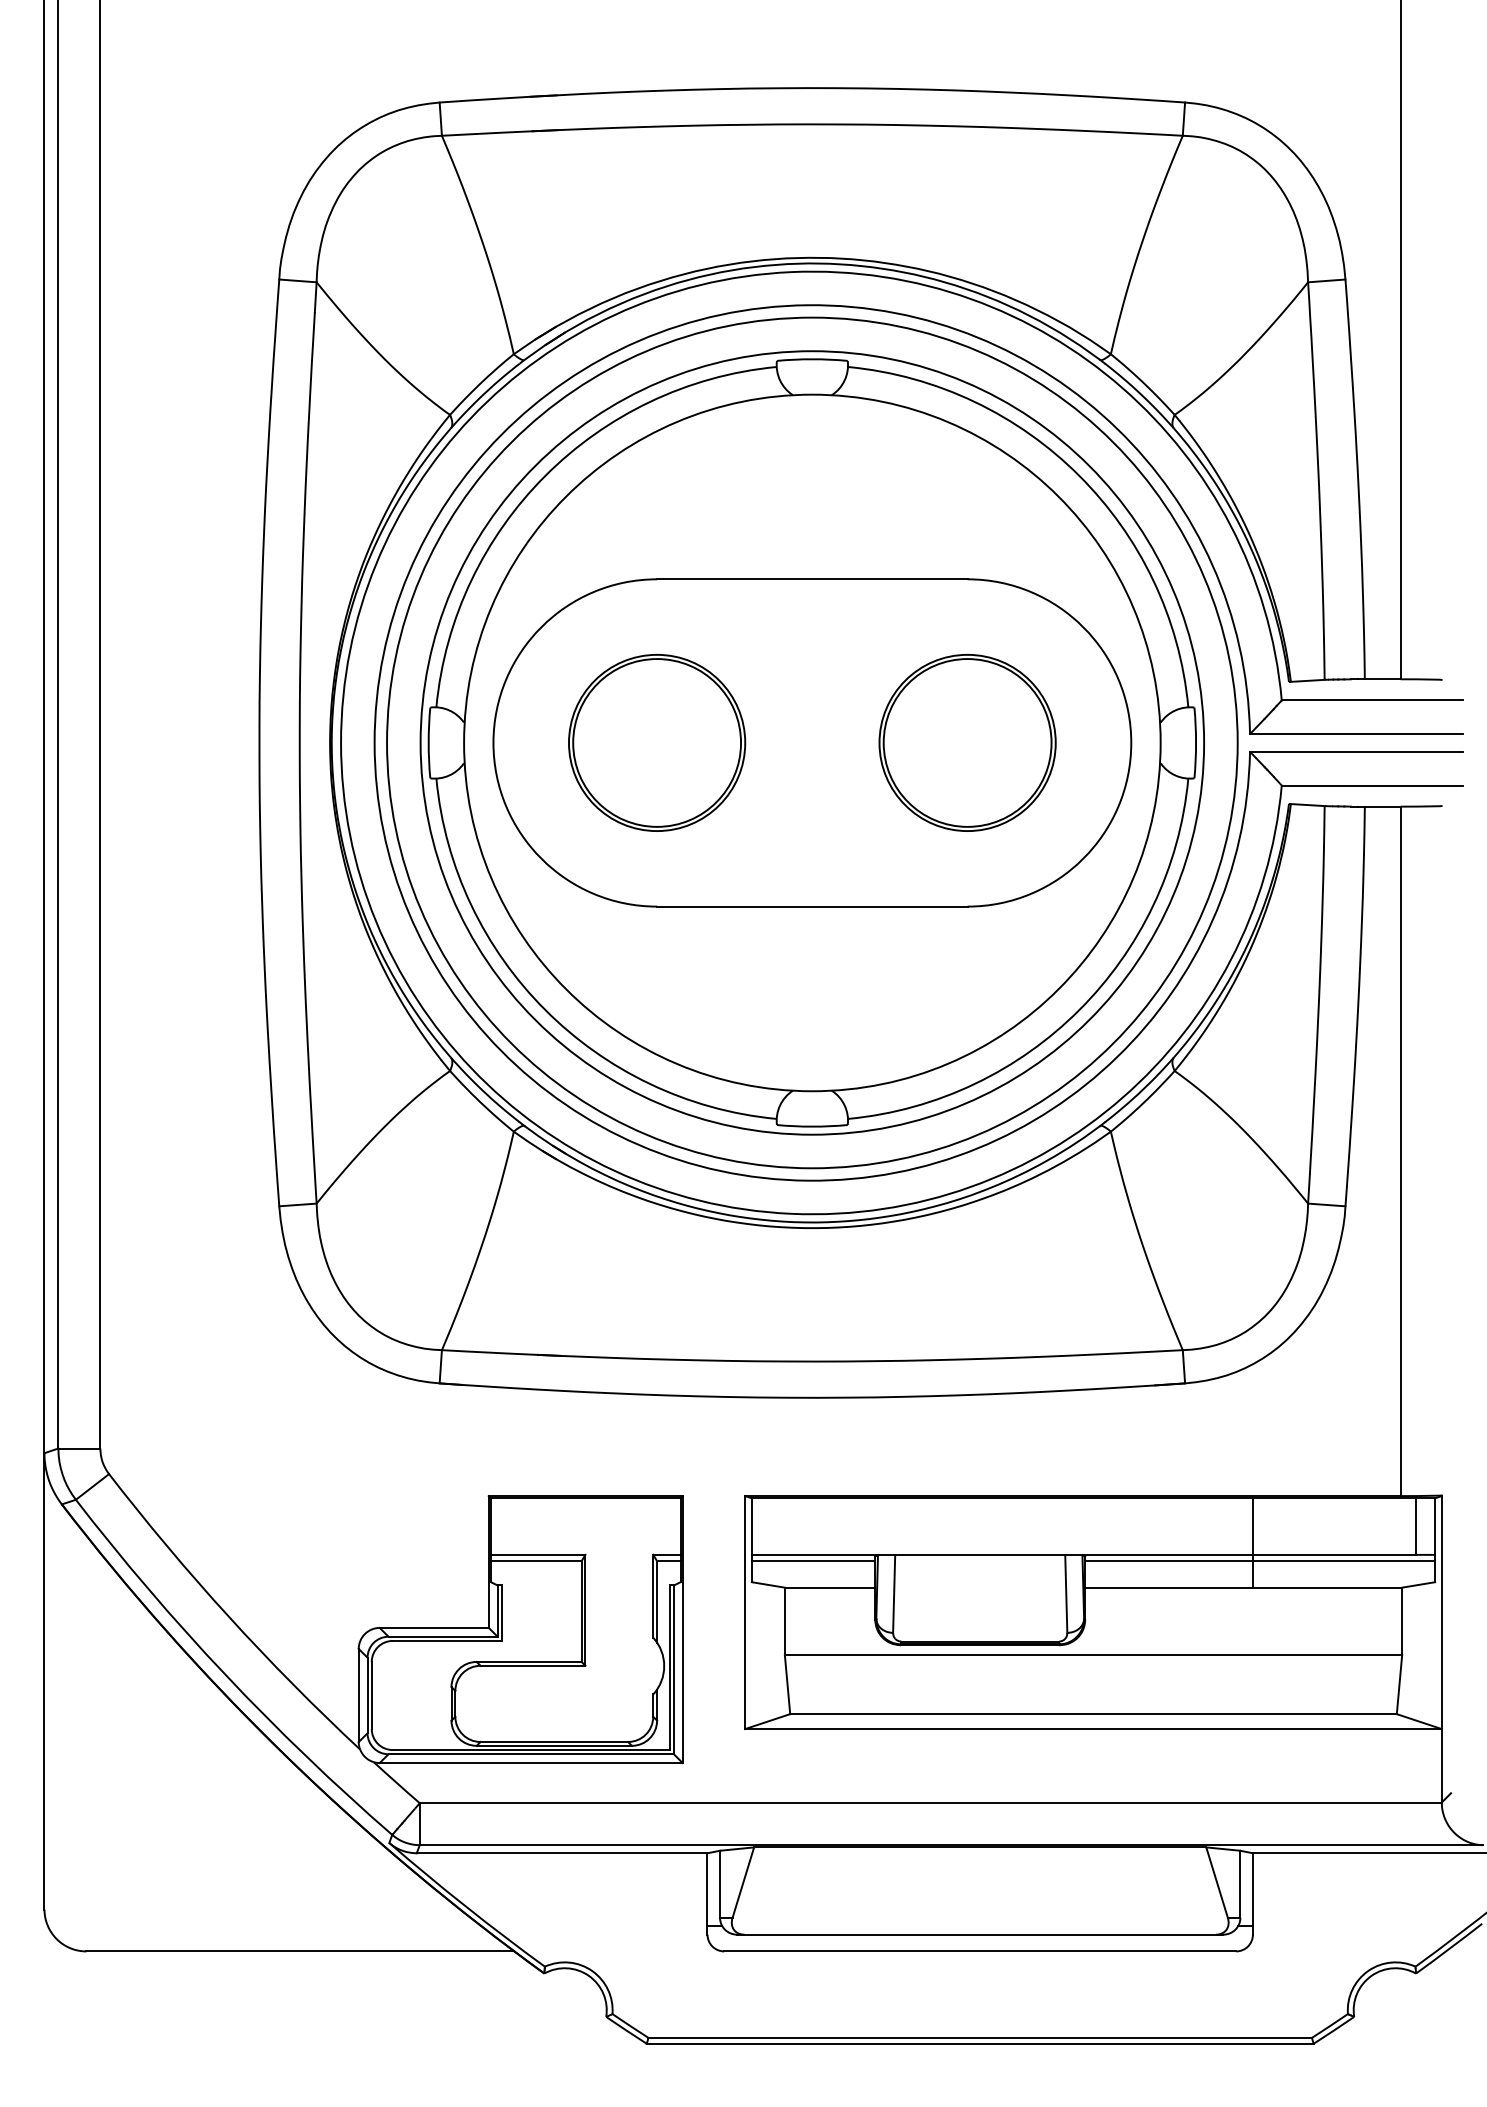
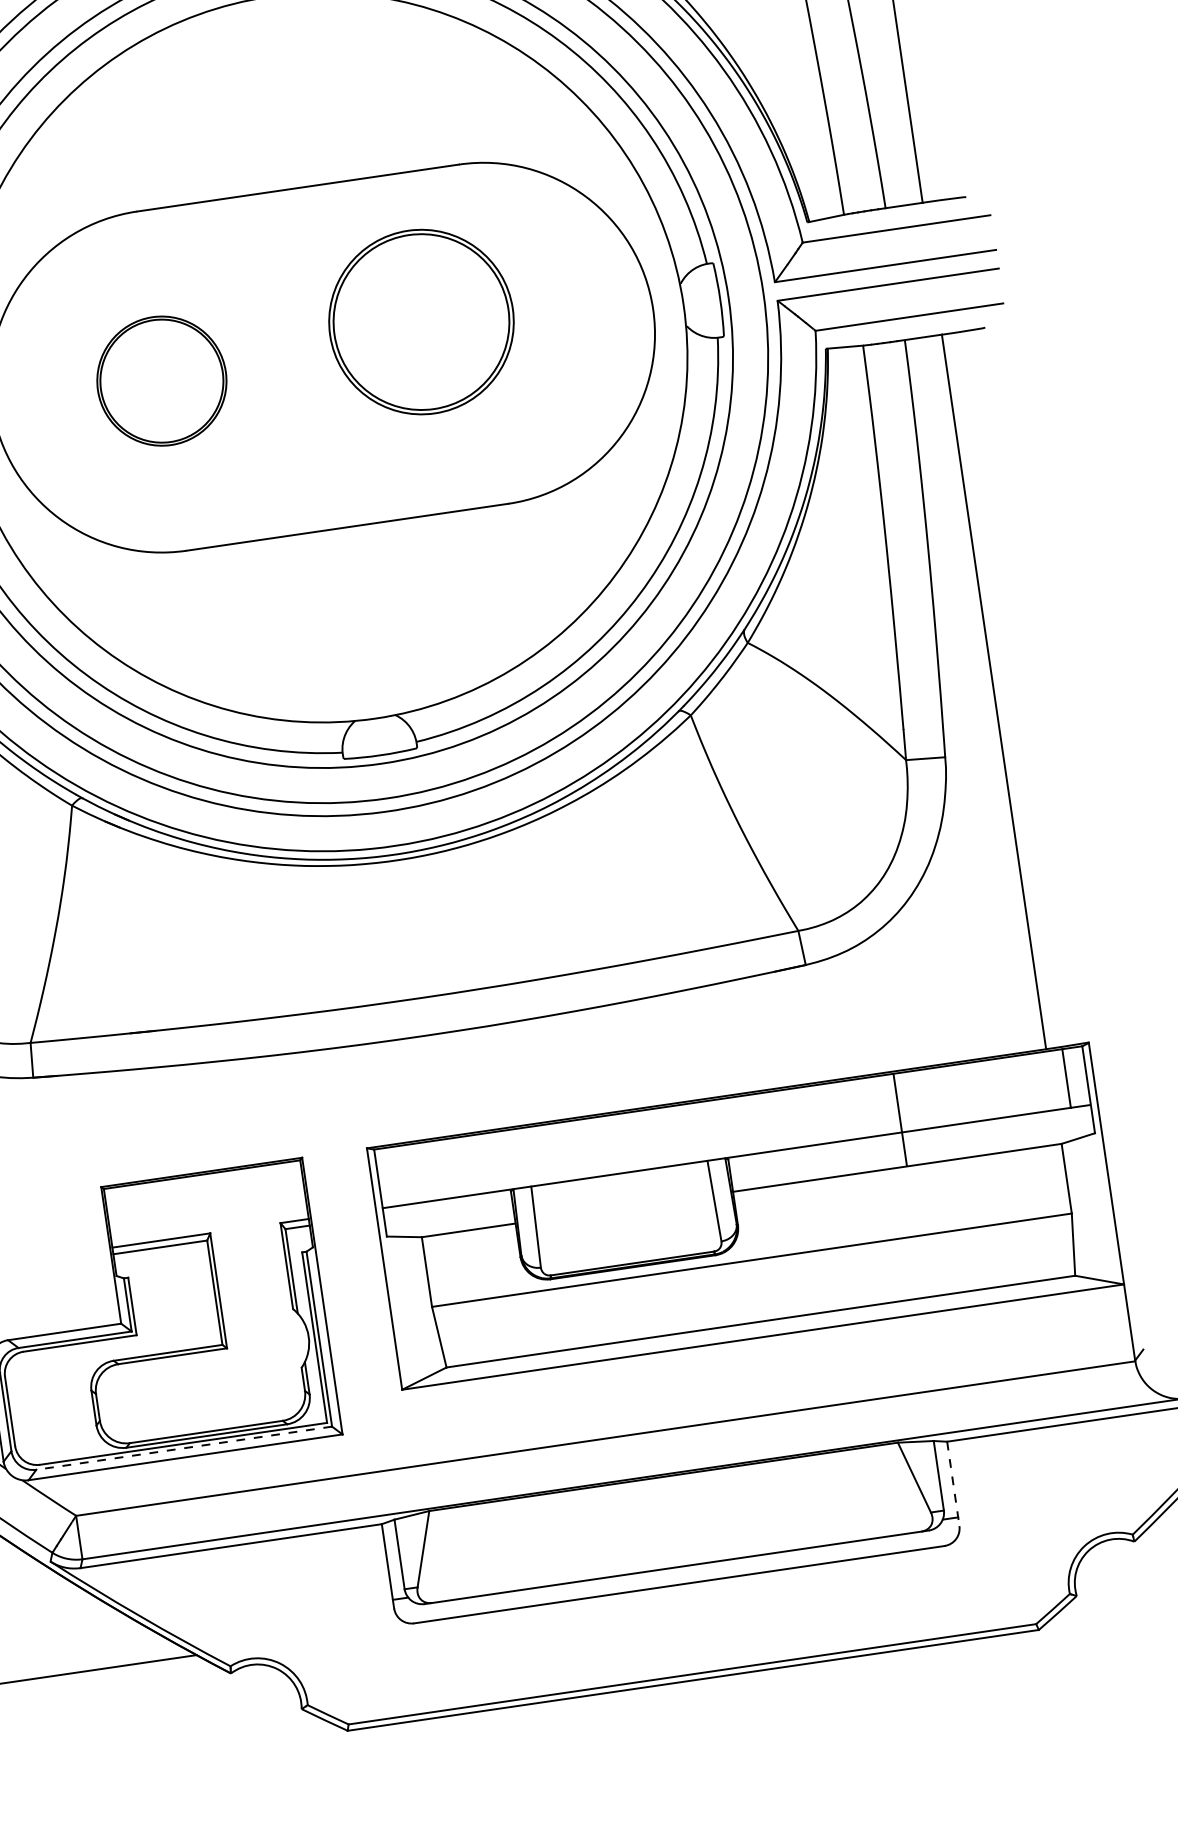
part: (657, 742) -> (162, 380), size x0.7
part: (967, 742) -> (421, 321), moved
line: (813, 1561) -> (447, 1205), removed
line: (1260, 1561) -> (910, 1138), removed
line: (531, 1754) -> (184, 1448), solid -> dashed
line: (1252, 1893) -> (952, 1483), solid -> dashed

